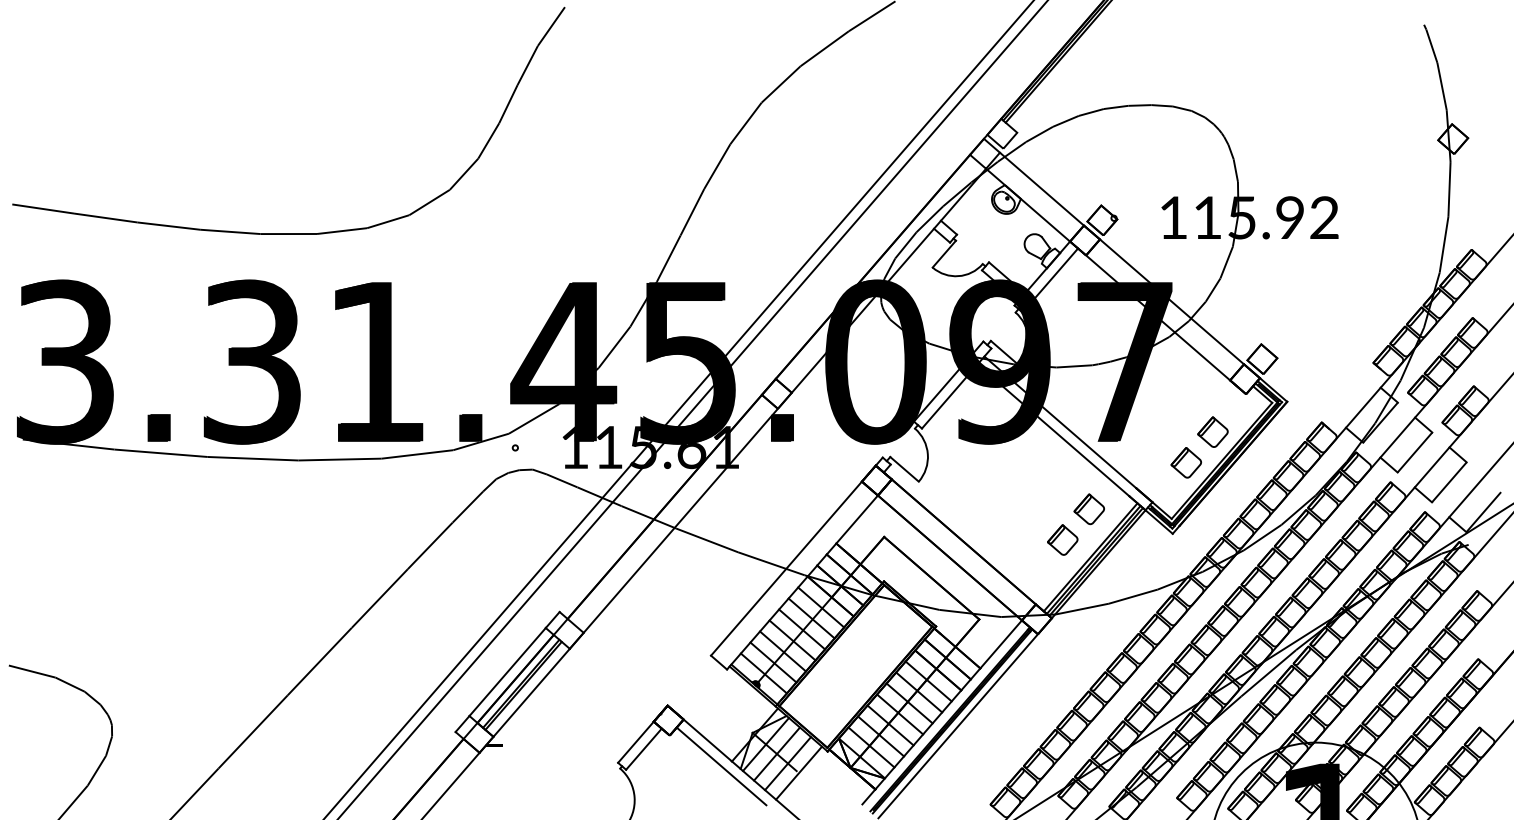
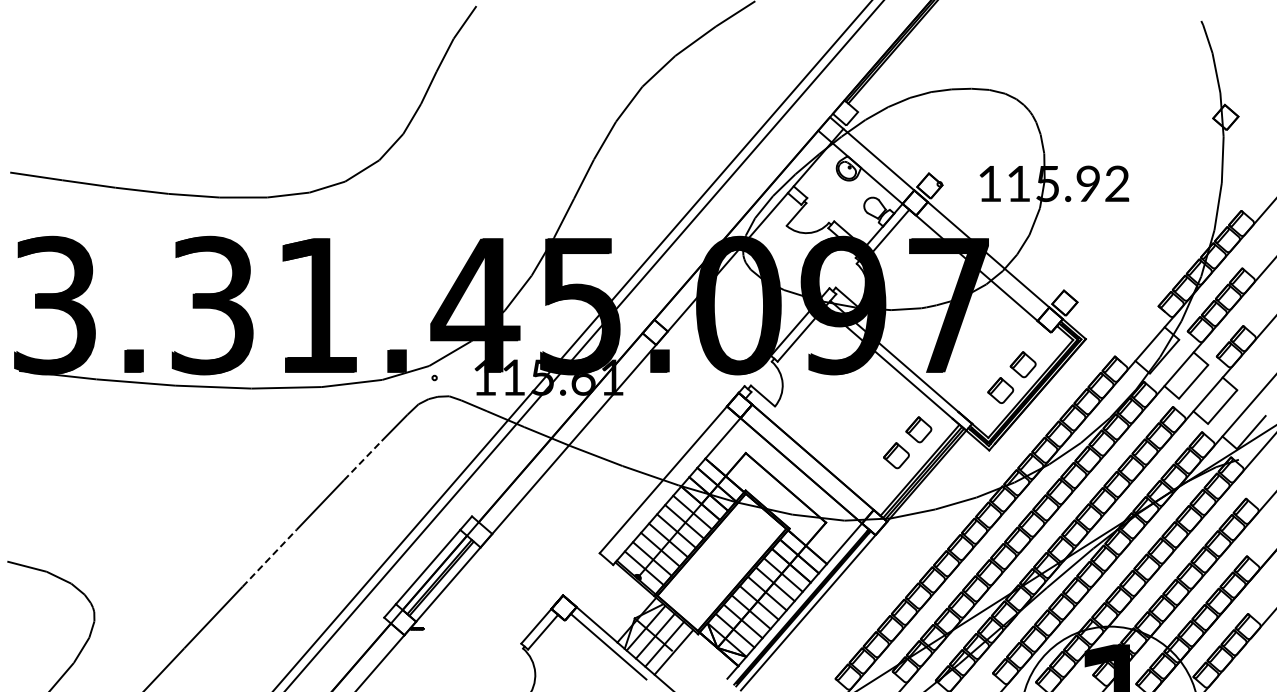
line: (431, 545) -> (363, 460), solid -> dashed
line: (319, 660) -> (269, 557), solid -> dashed

